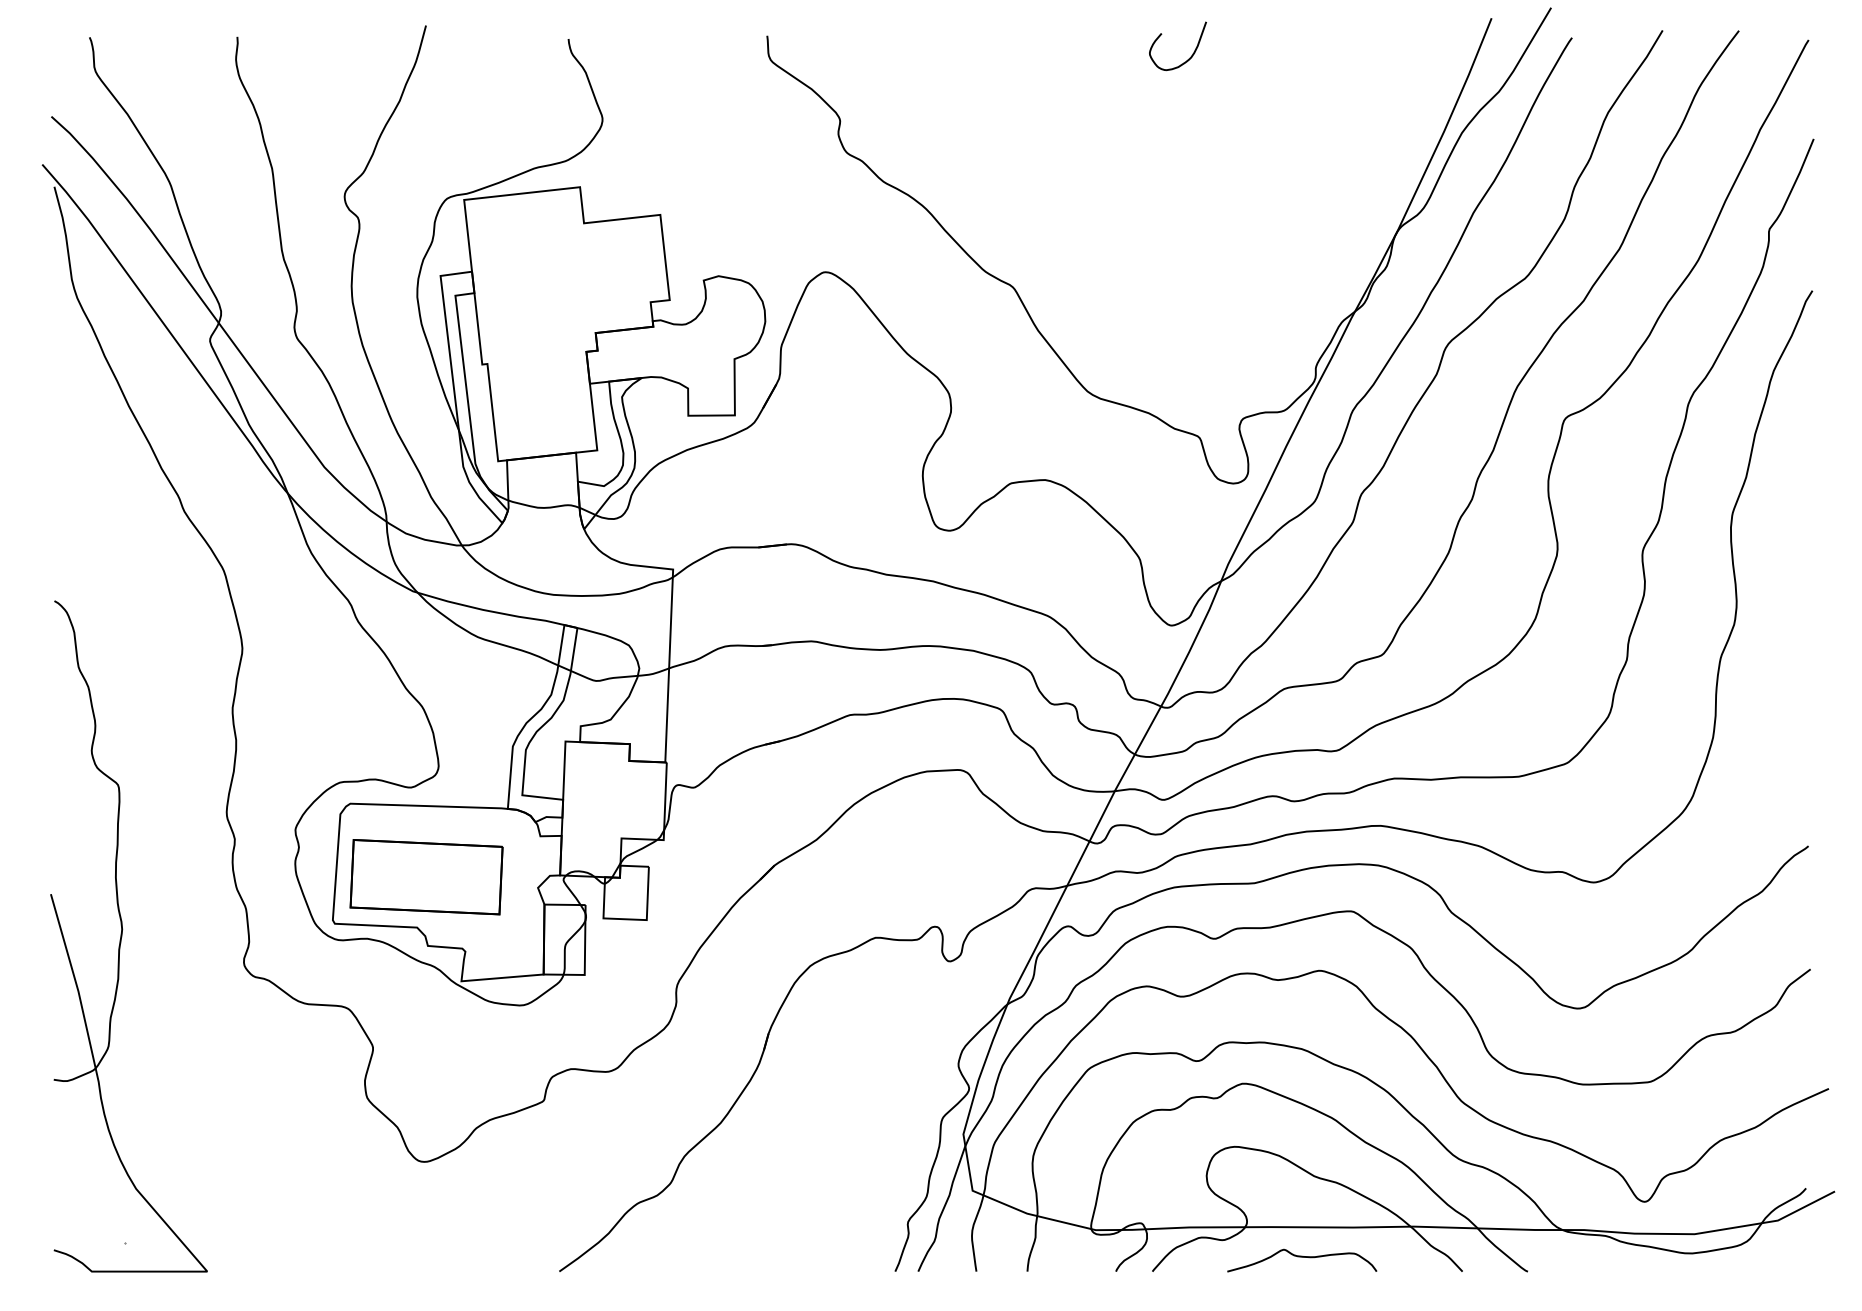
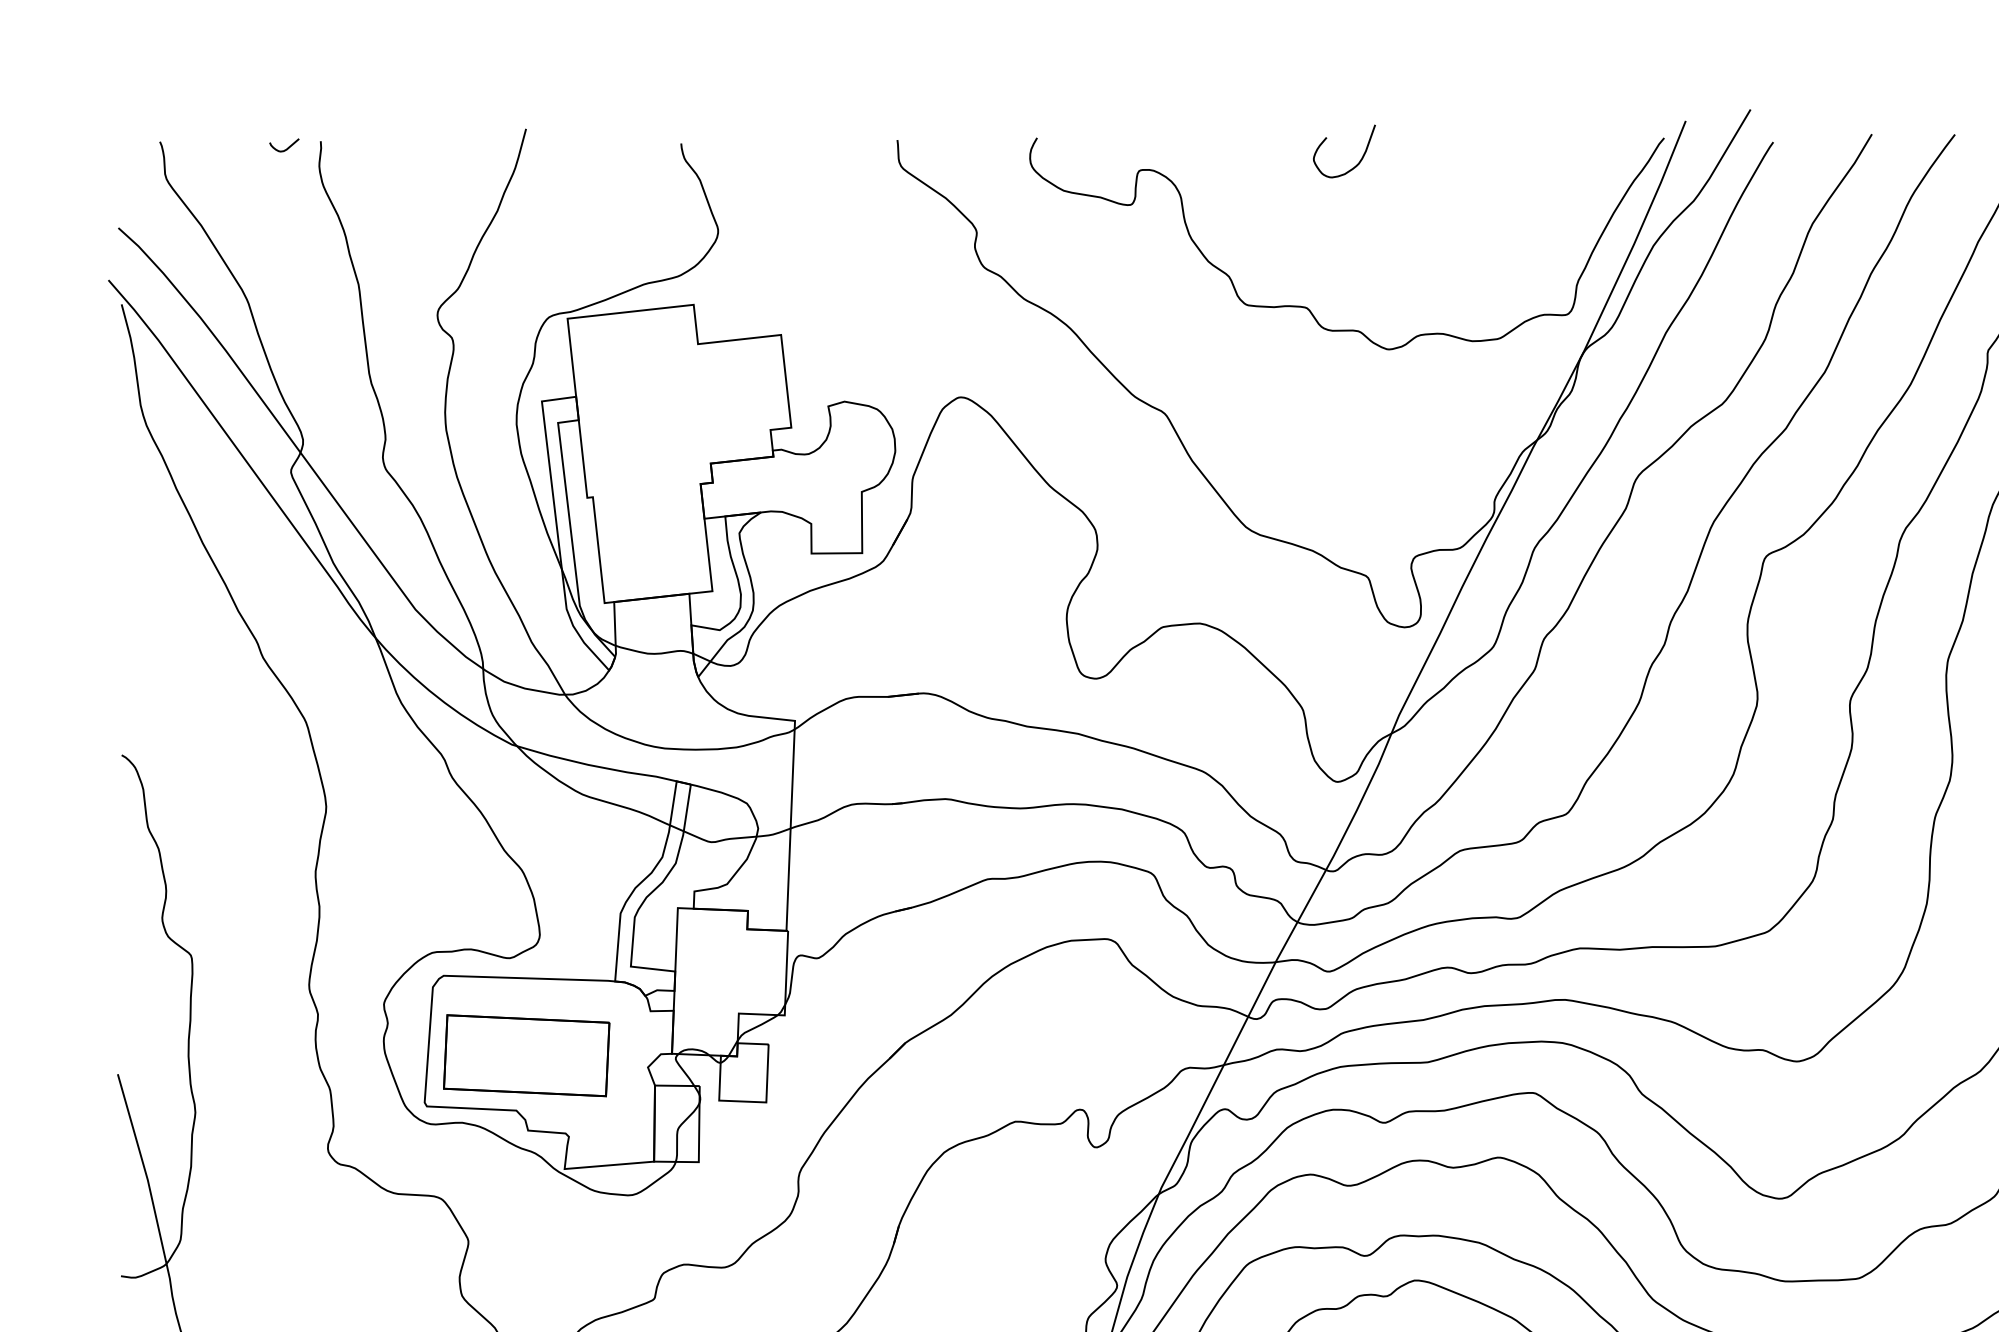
curve: (206, 42) -> (287, 147), added
curve: (1144, 189) -> (1308, 307), added

